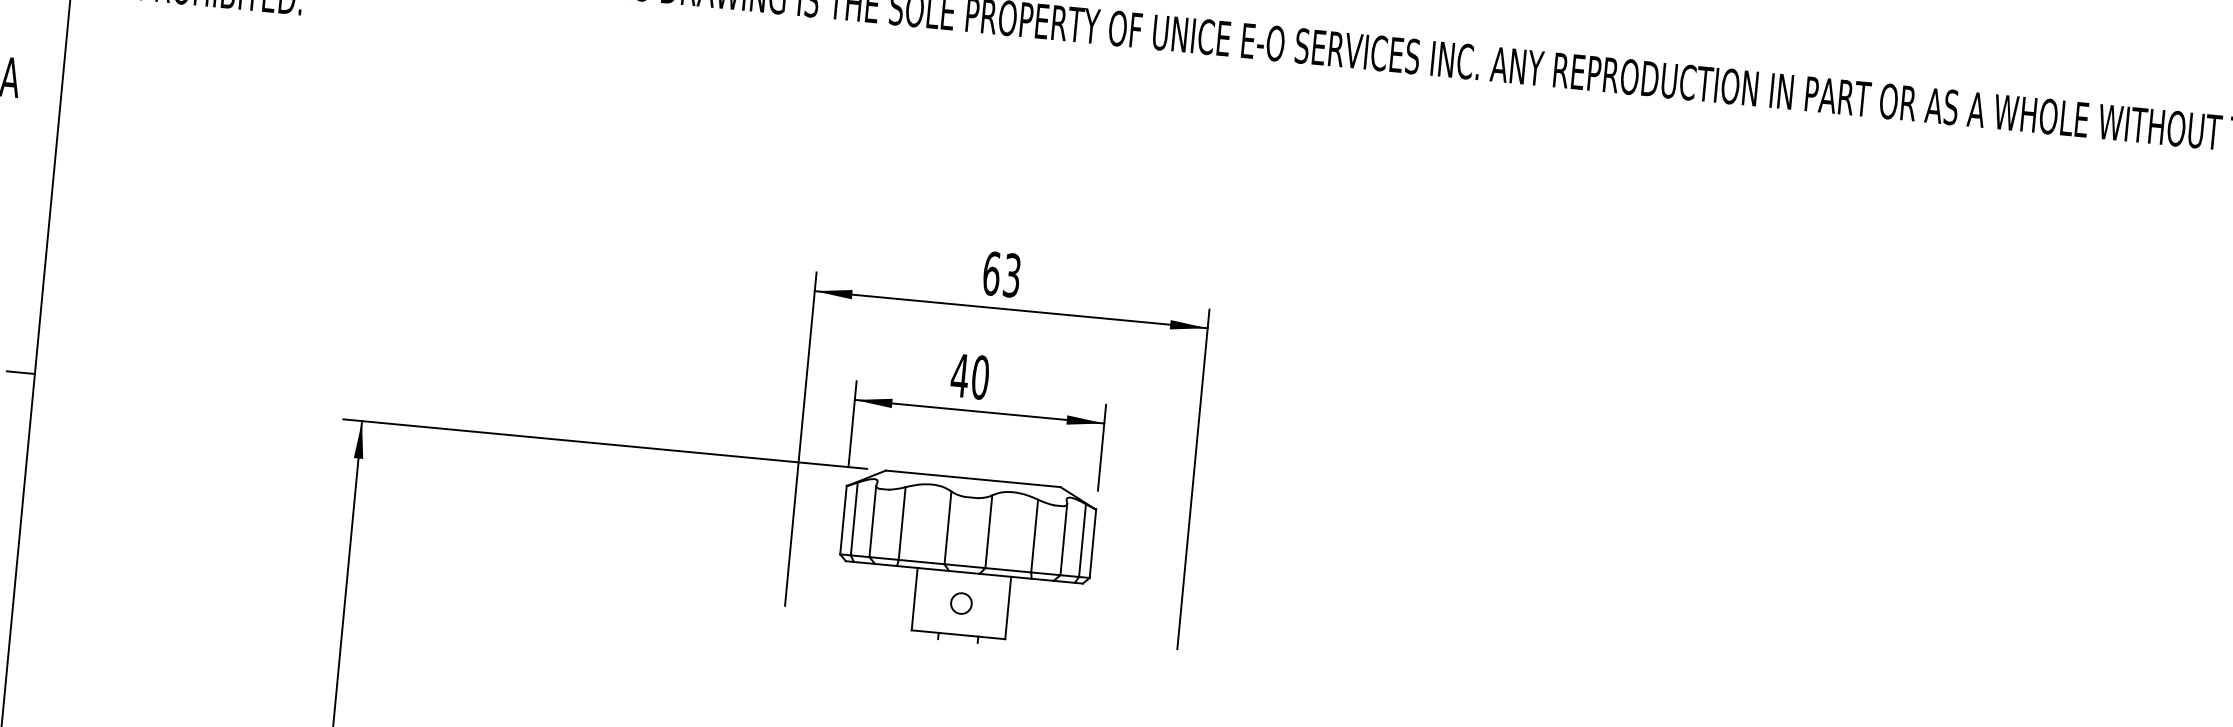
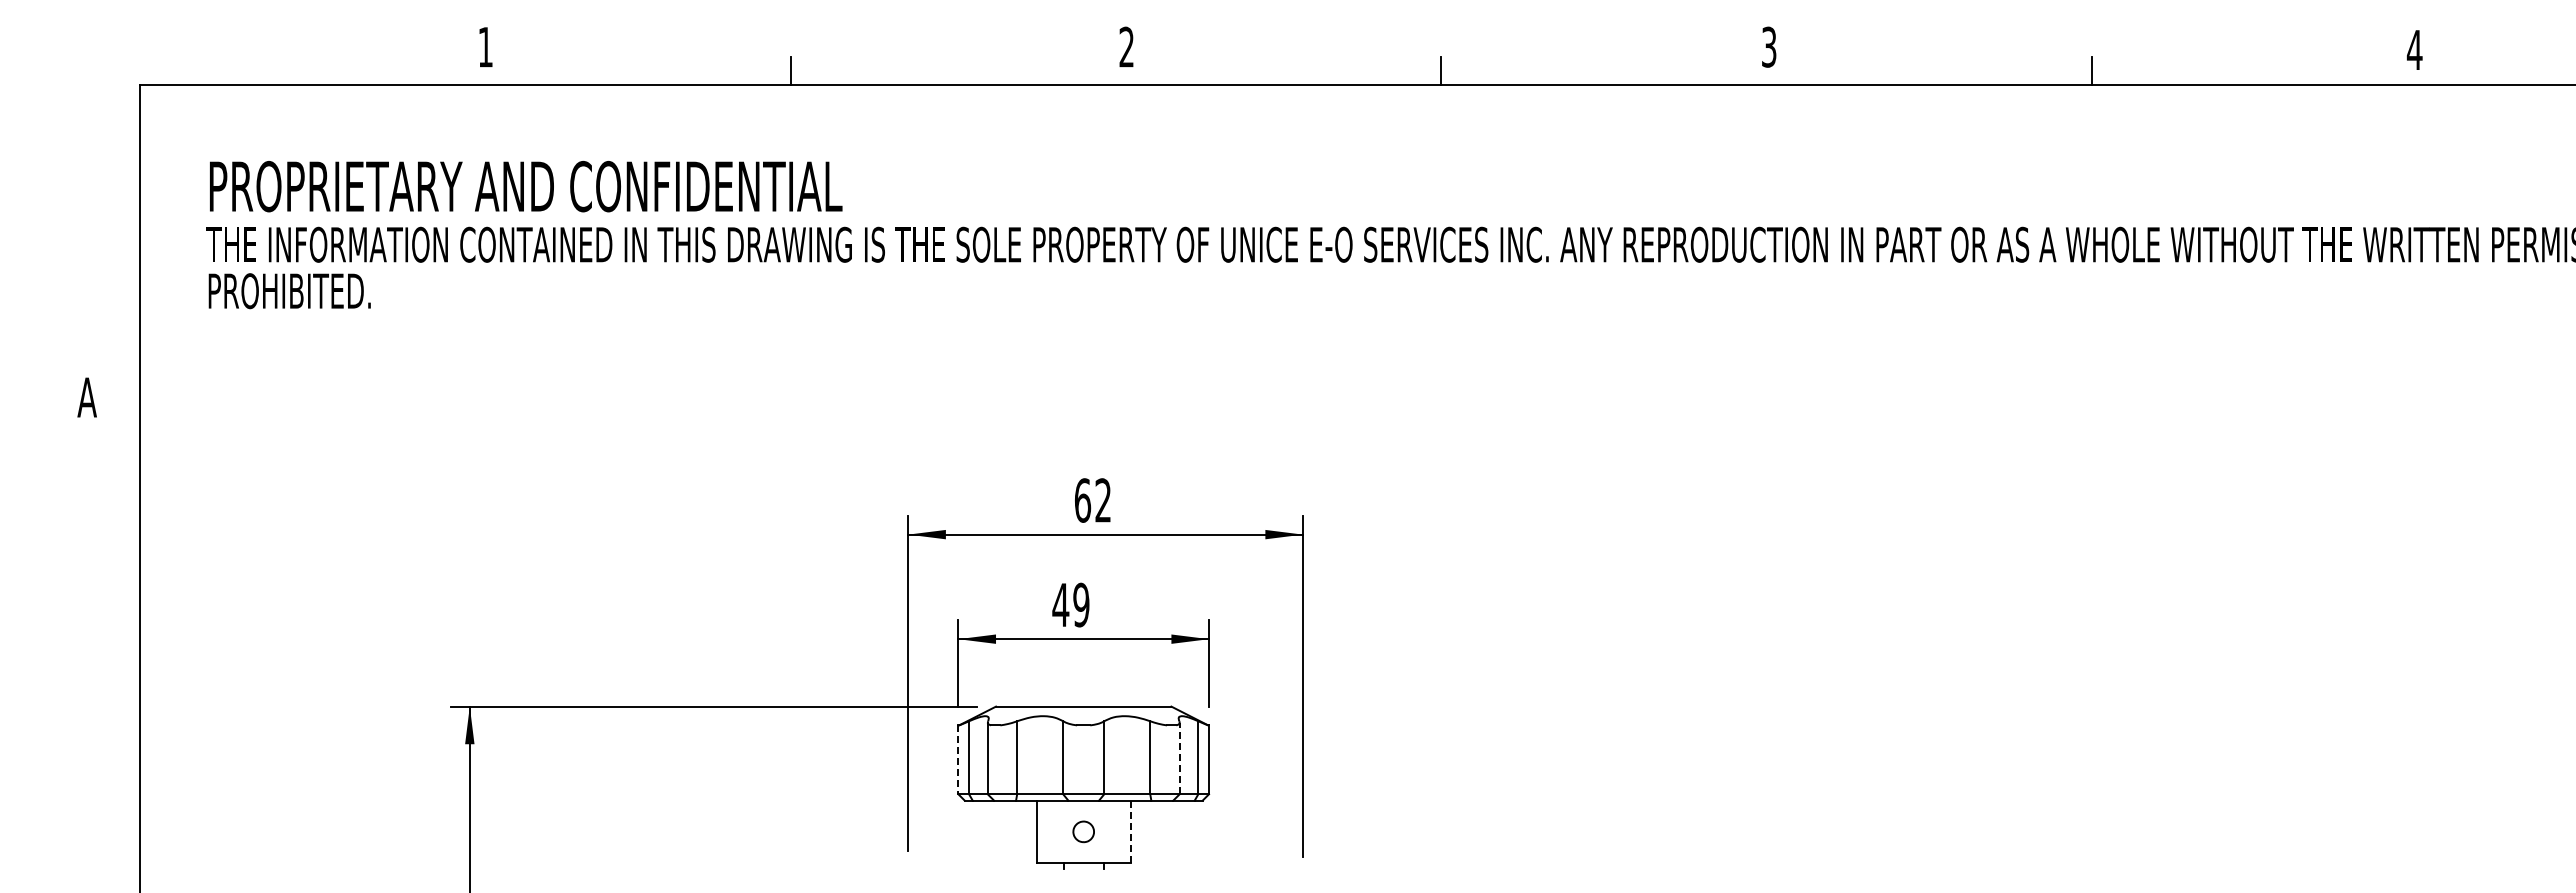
text: (1012, 275) -> (1103, 500), 63 -> 62
line: (20, 372) -> (125, 690), removed
text: (980, 377) -> (1081, 605), 40 -> 49
line: (843, 520) -> (958, 760), solid -> dashed
line: (1063, 539) -> (1179, 758), solid -> dashed
line: (1008, 607) -> (1130, 831), solid -> dashed

